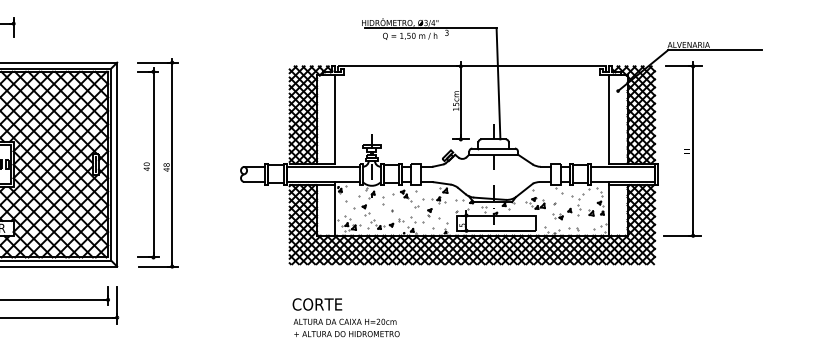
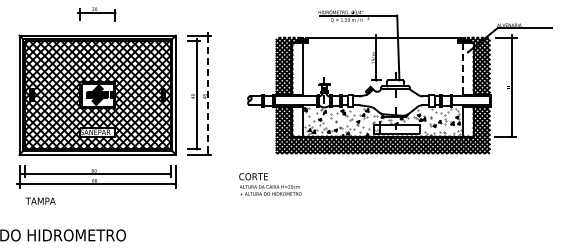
line: (610, 118) -> (463, 68), solid -> dashed
line: (171, 165) -> (207, 95), solid -> dashed
text: (346, 317) -> (270, 184), moved

